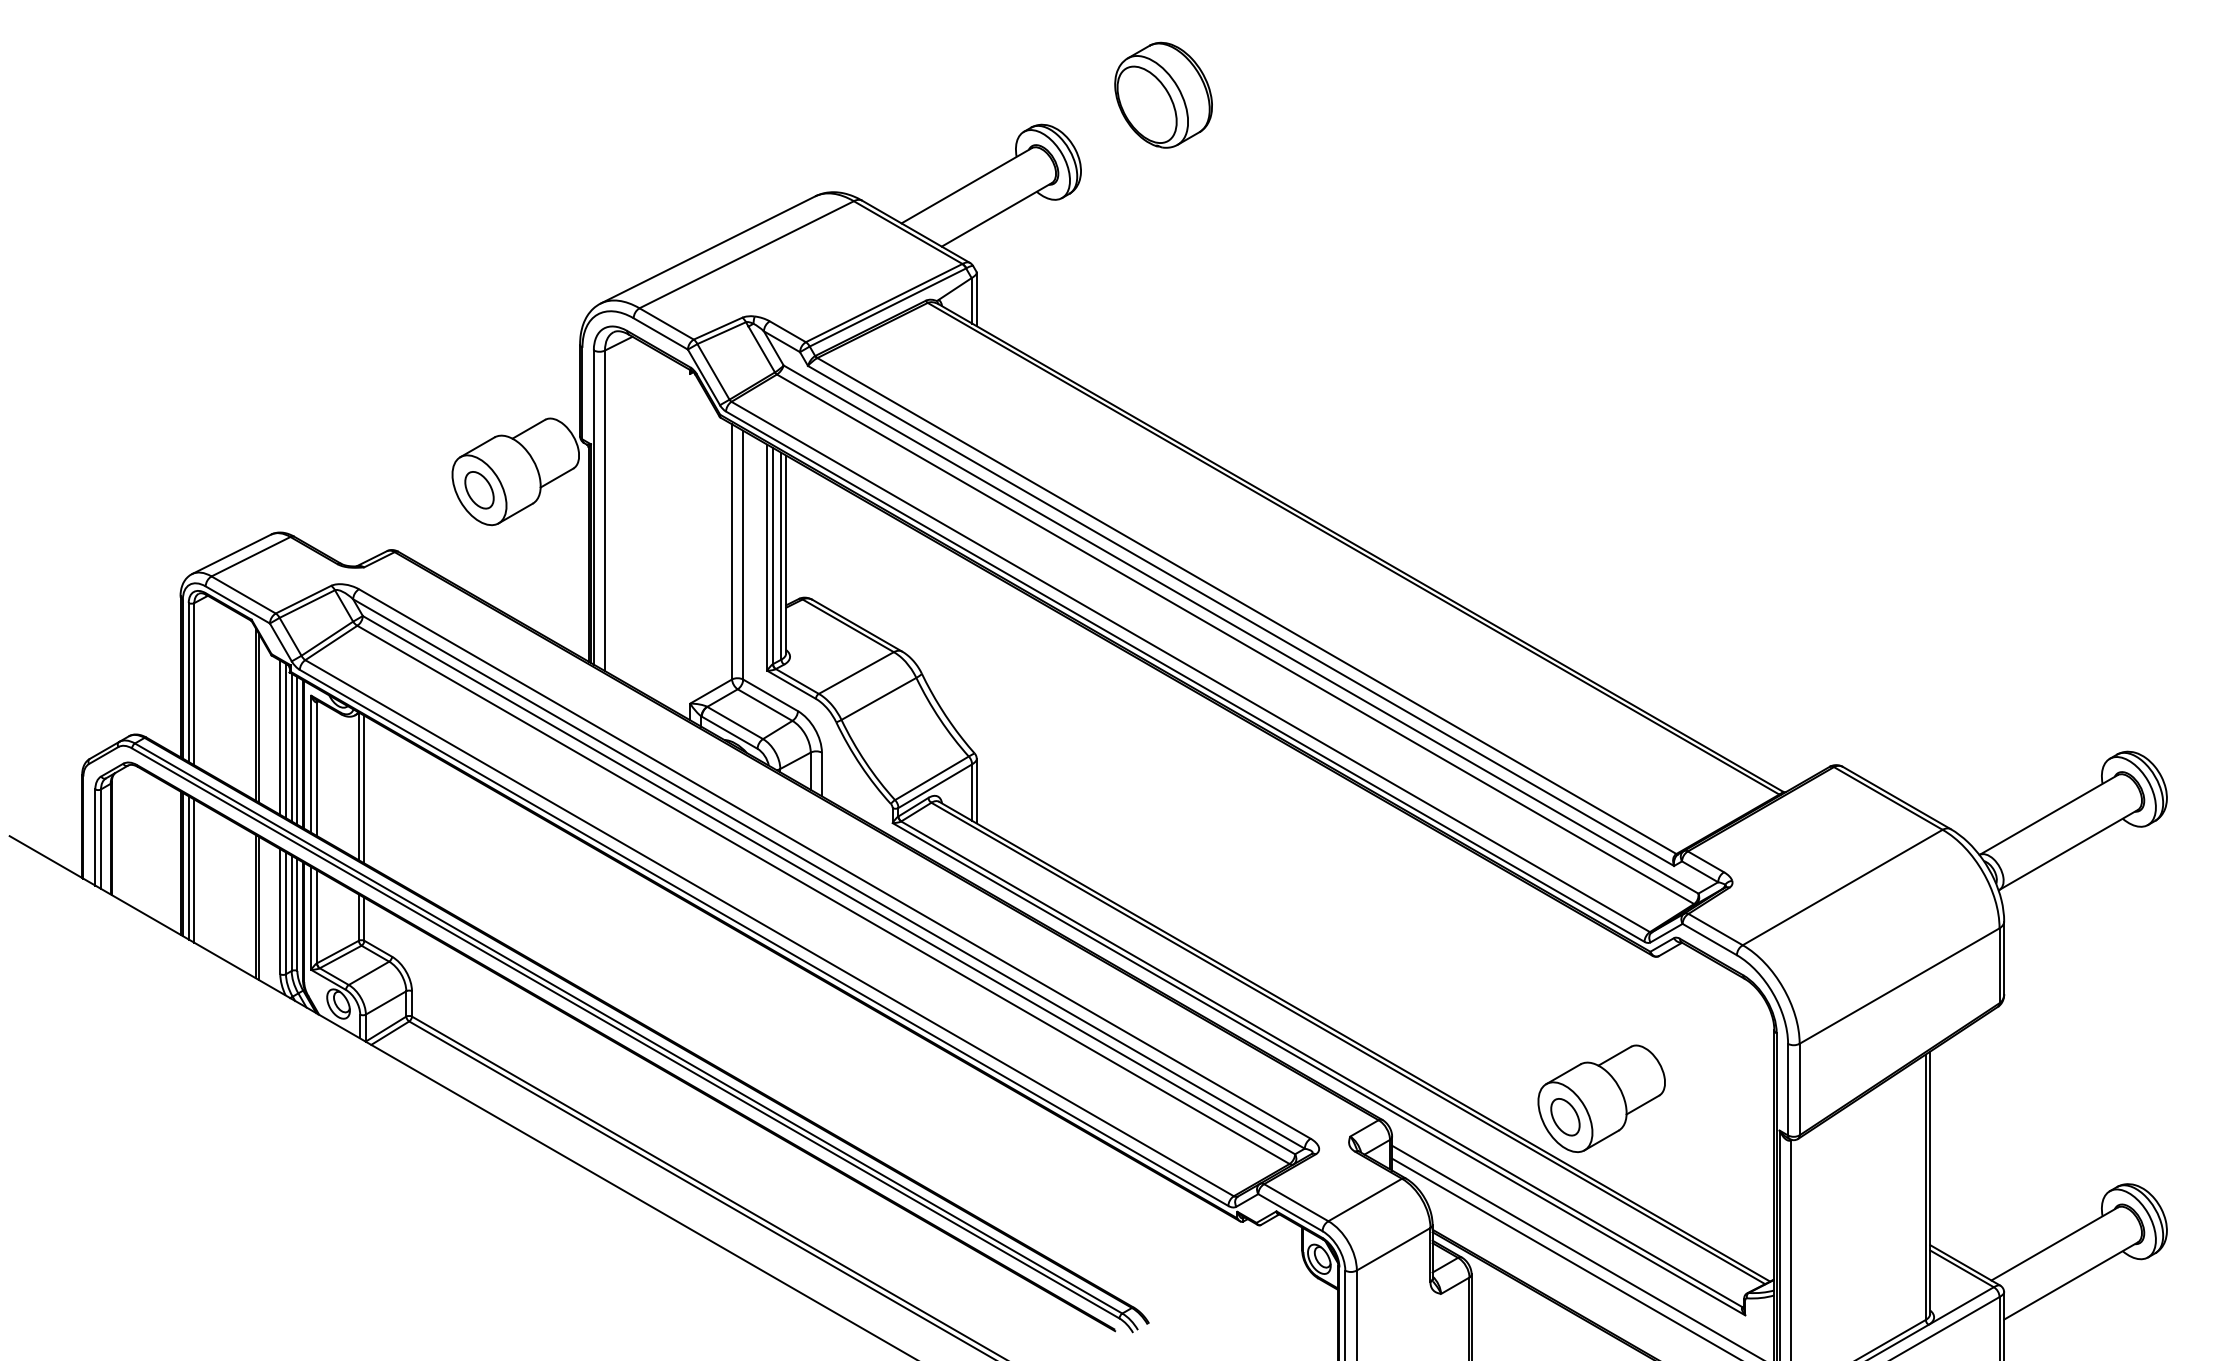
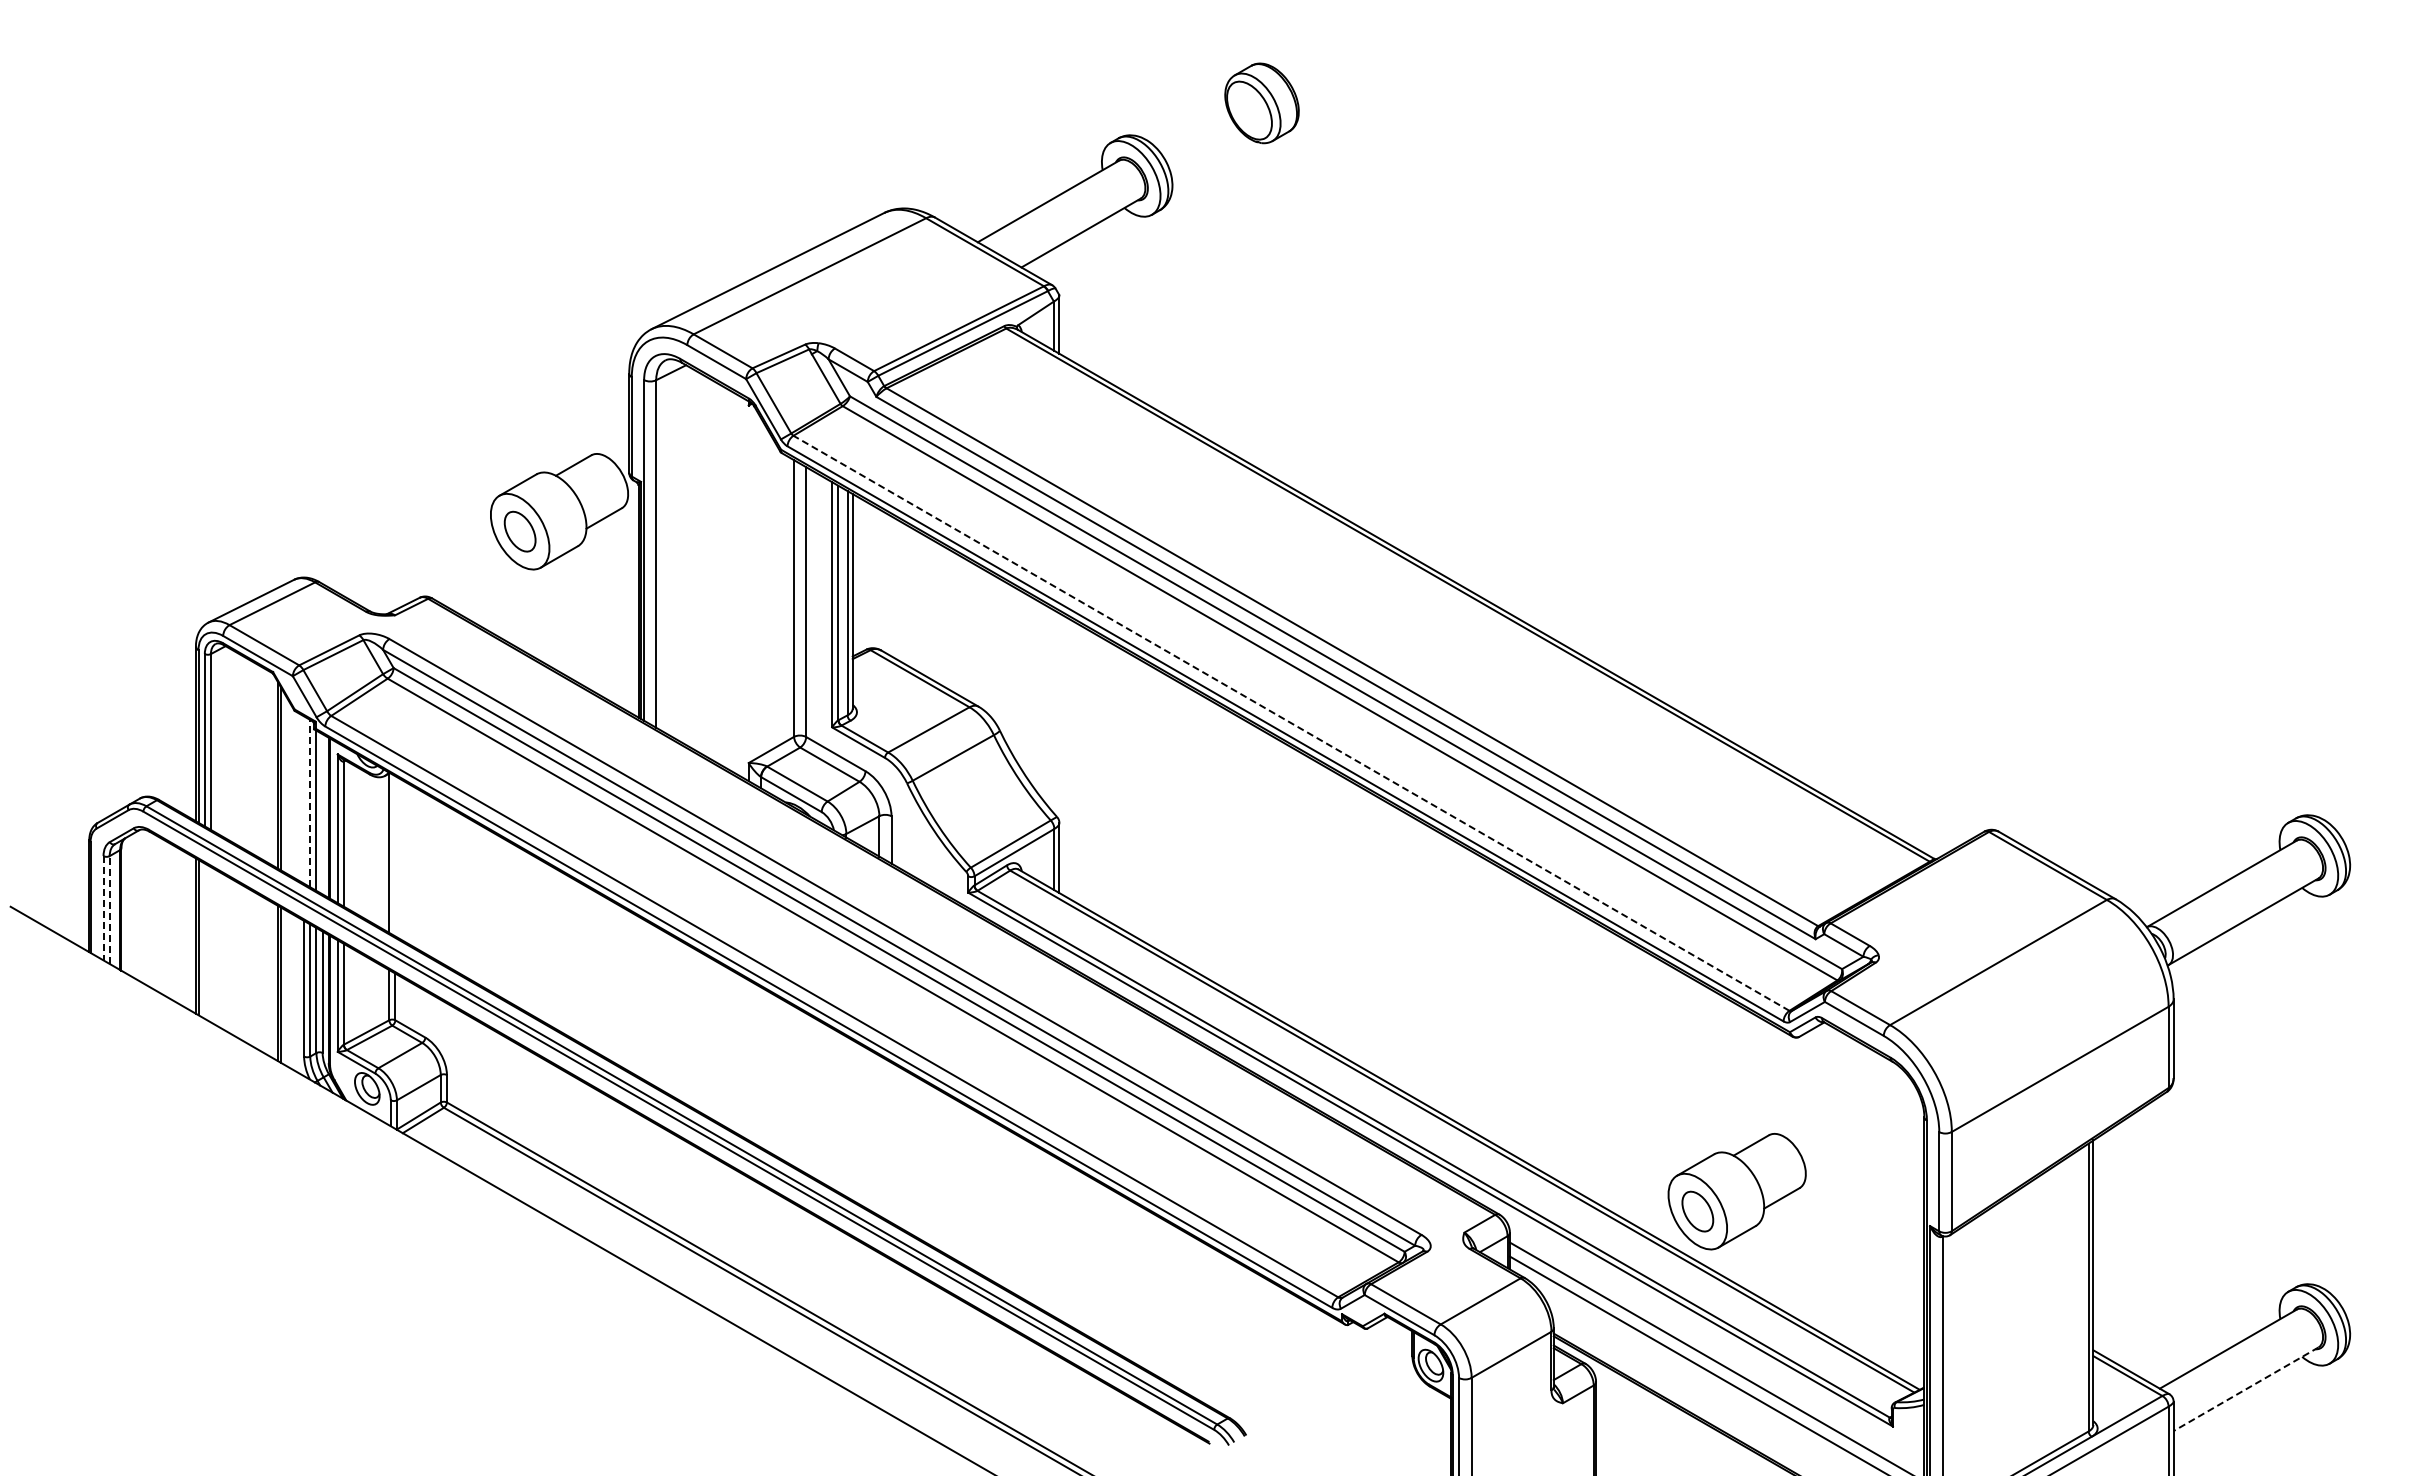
part: (1163, 95) -> (1261, 103), size x0.7
line: (1190, 667) -> (1291, 723), solid -> dashed
line: (280, 737) -> (304, 799), removed
line: (286, 740) -> (310, 803), solid -> dashed
line: (297, 751) -> (322, 814), removed
line: (364, 789) -> (395, 856), removed
line: (95, 837) -> (103, 908), solid -> dashed
line: (100, 839) -> (109, 910), solid -> dashed
line: (188, 867) -> (204, 940), removed
line: (193, 870) -> (210, 944), removed
line: (2071, 1281) -> (2246, 1389), solid -> dashed

